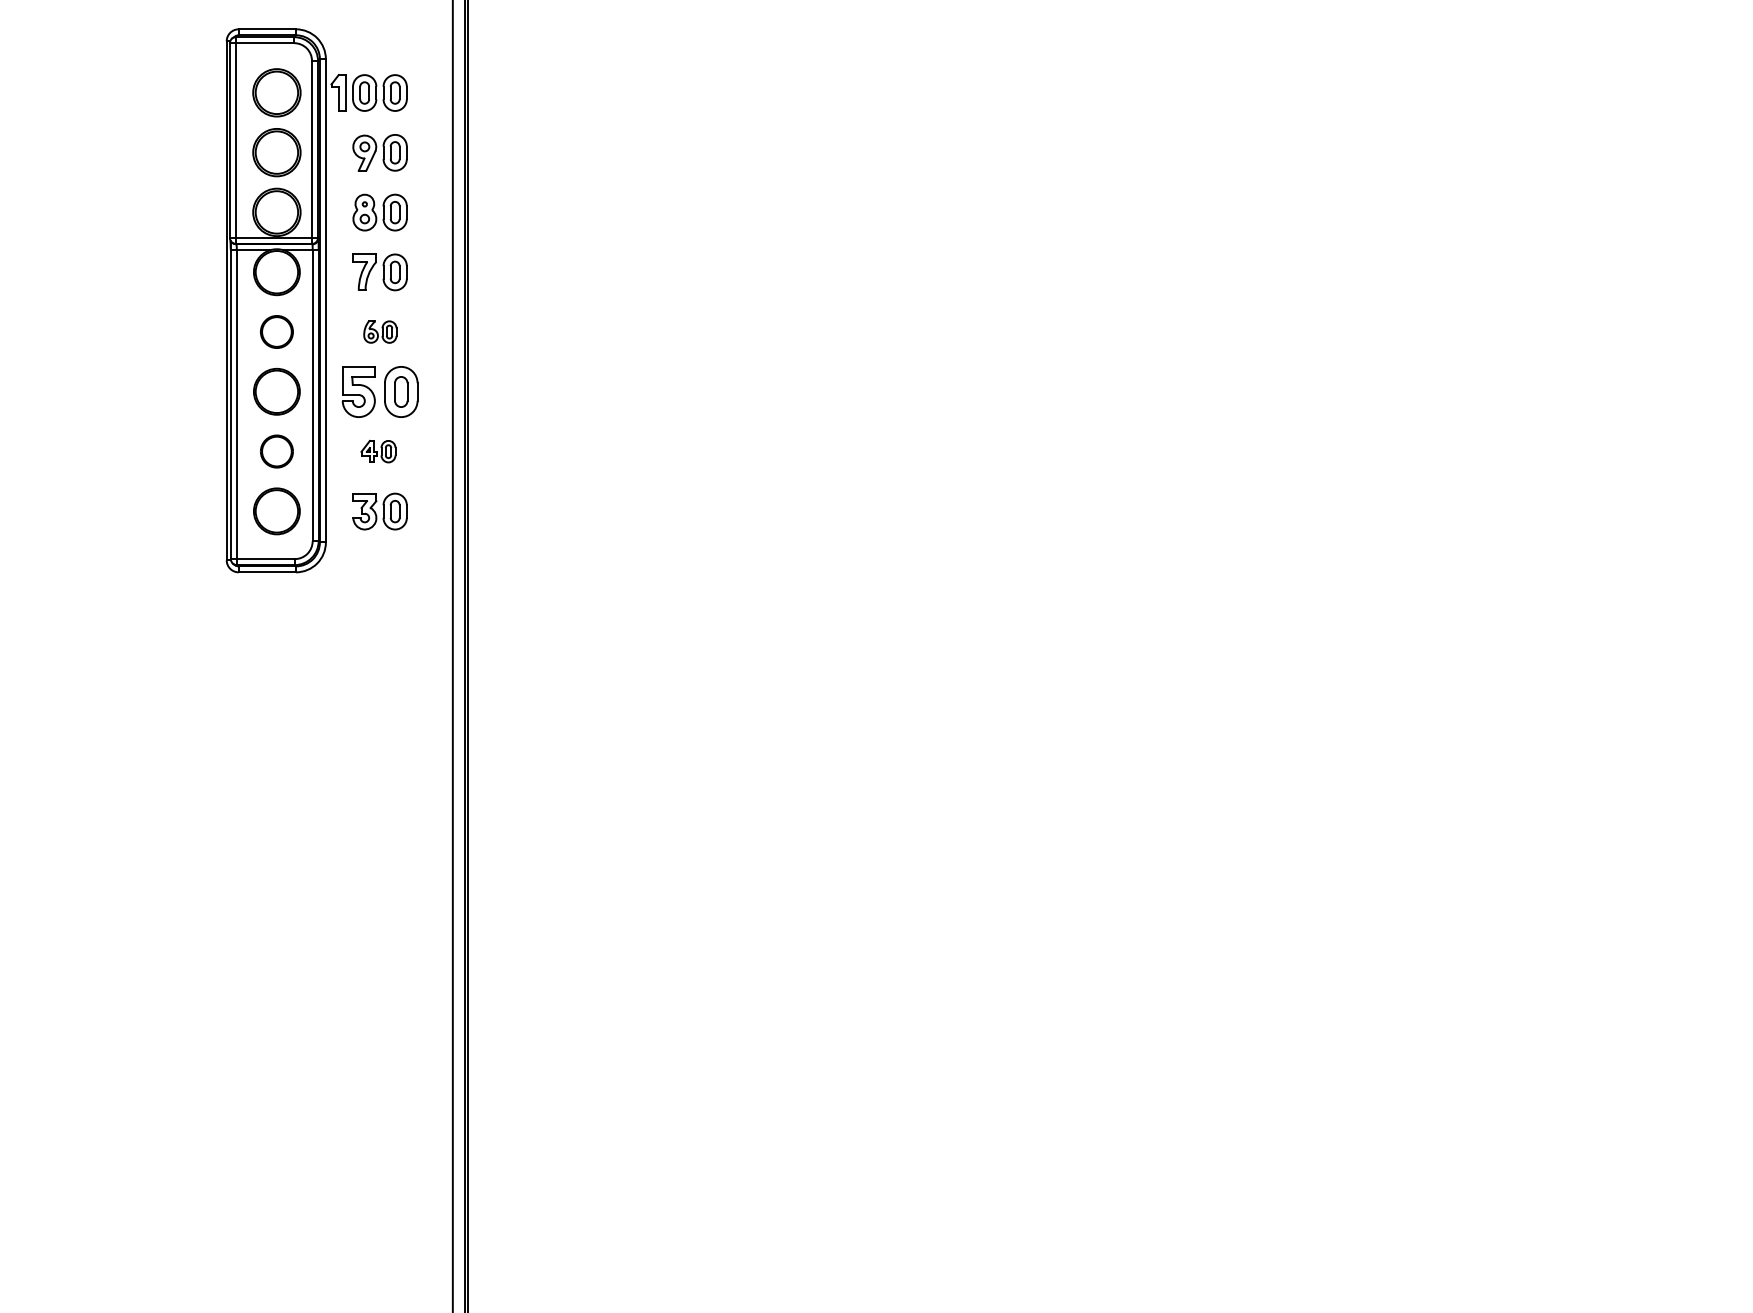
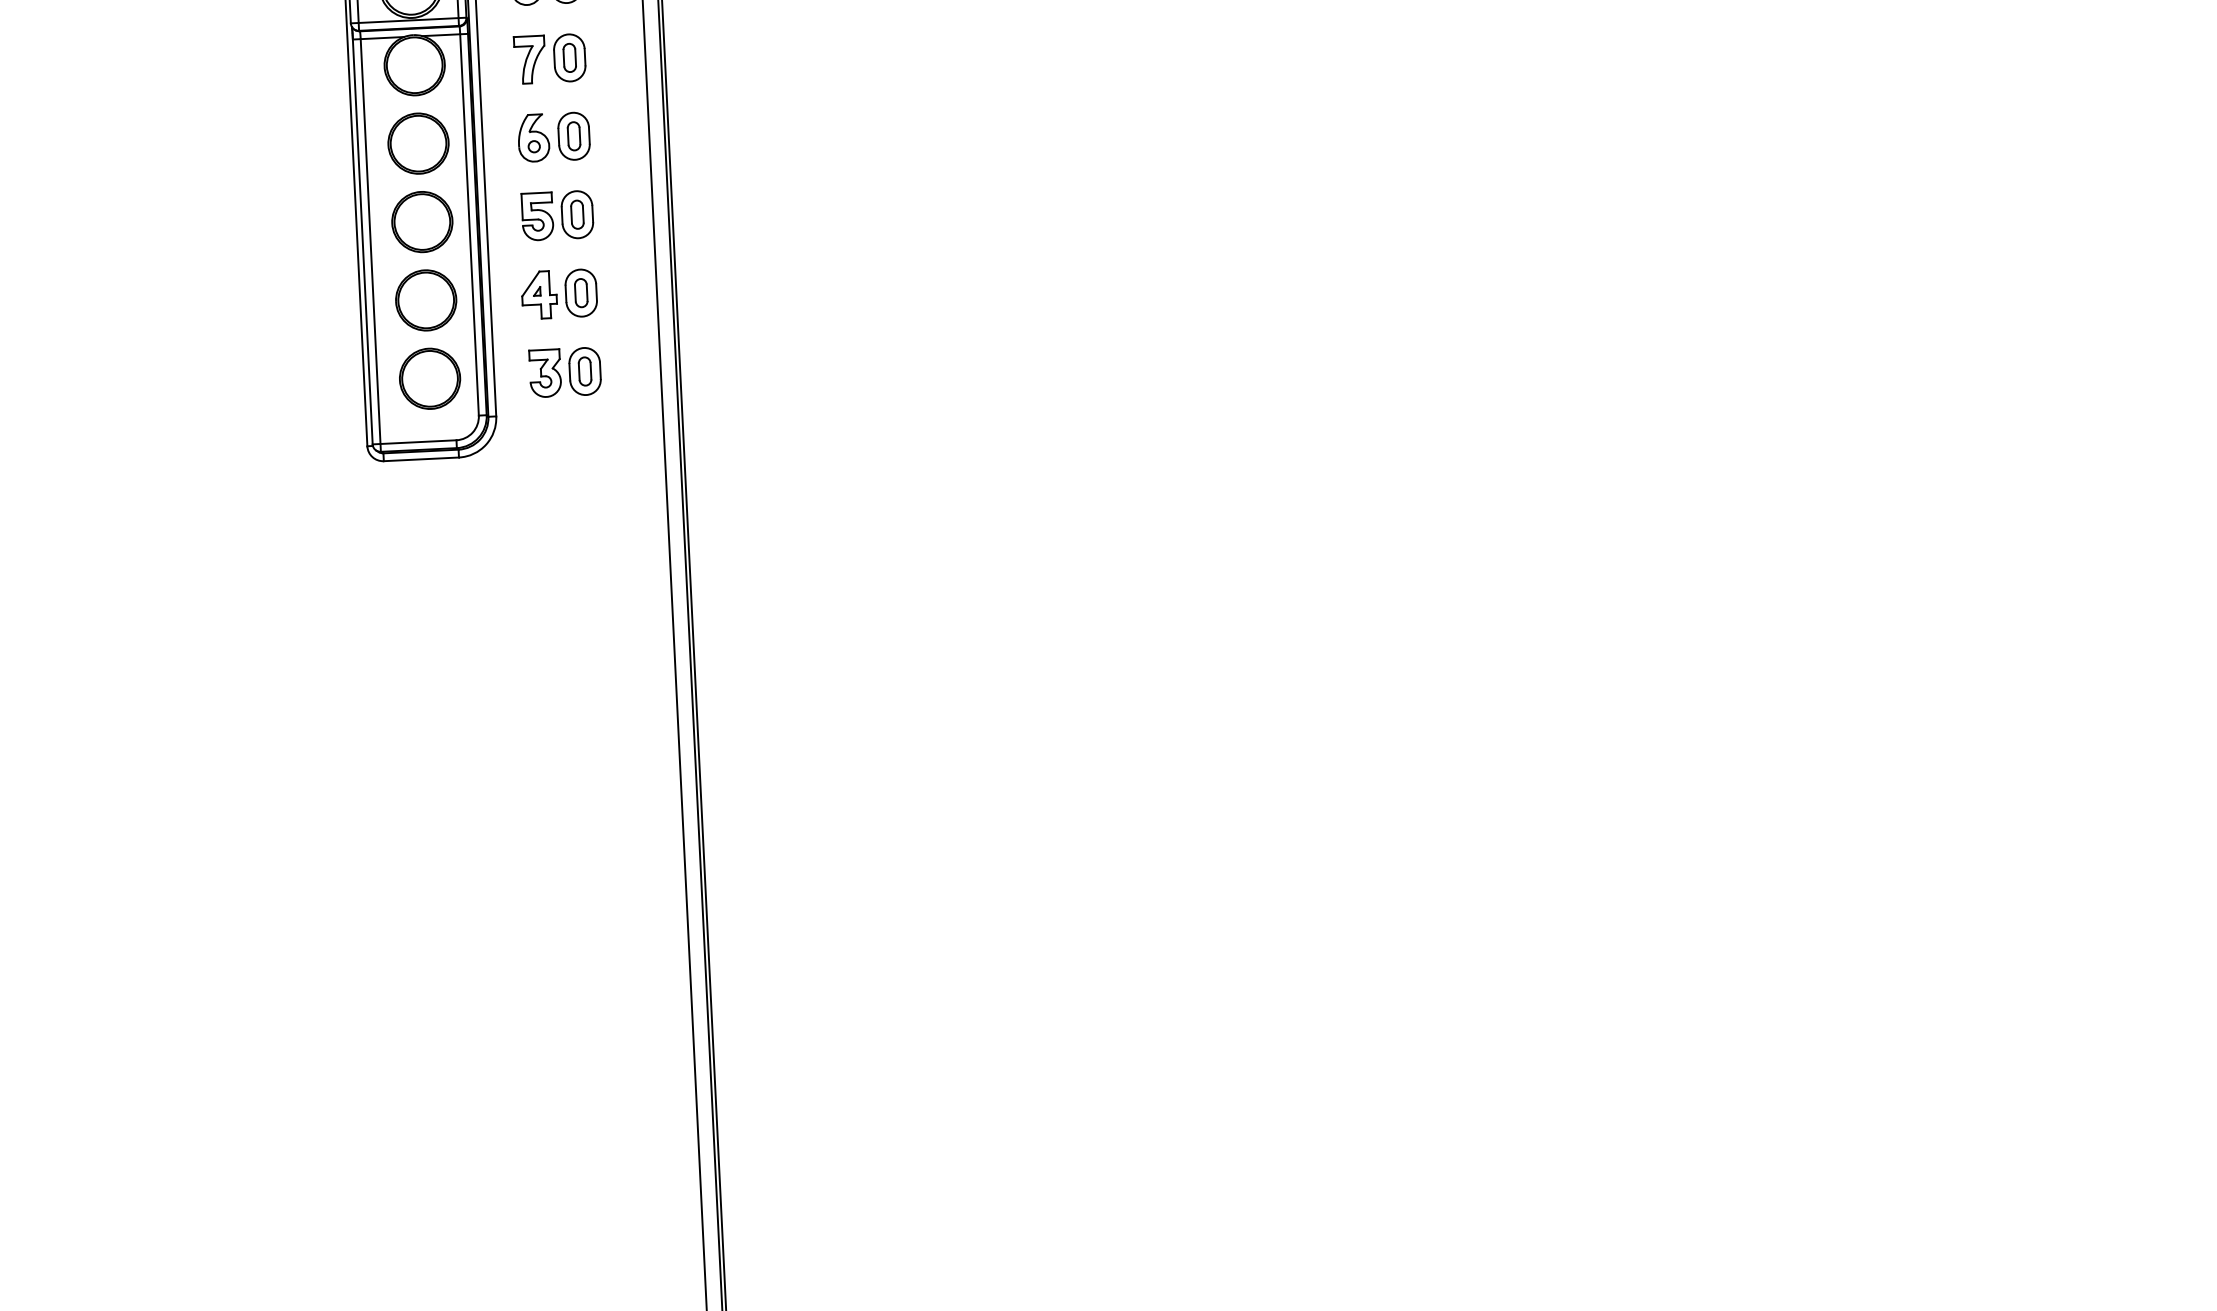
part: (276, 331) -> (417, 143), size x1.43
part: (380, 331) -> (554, 136), size x1.67
part: (379, 391) -> (556, 215), size x0.71
part: (276, 451) -> (425, 300), size x1.43
part: (378, 451) -> (559, 293), size x1.67

